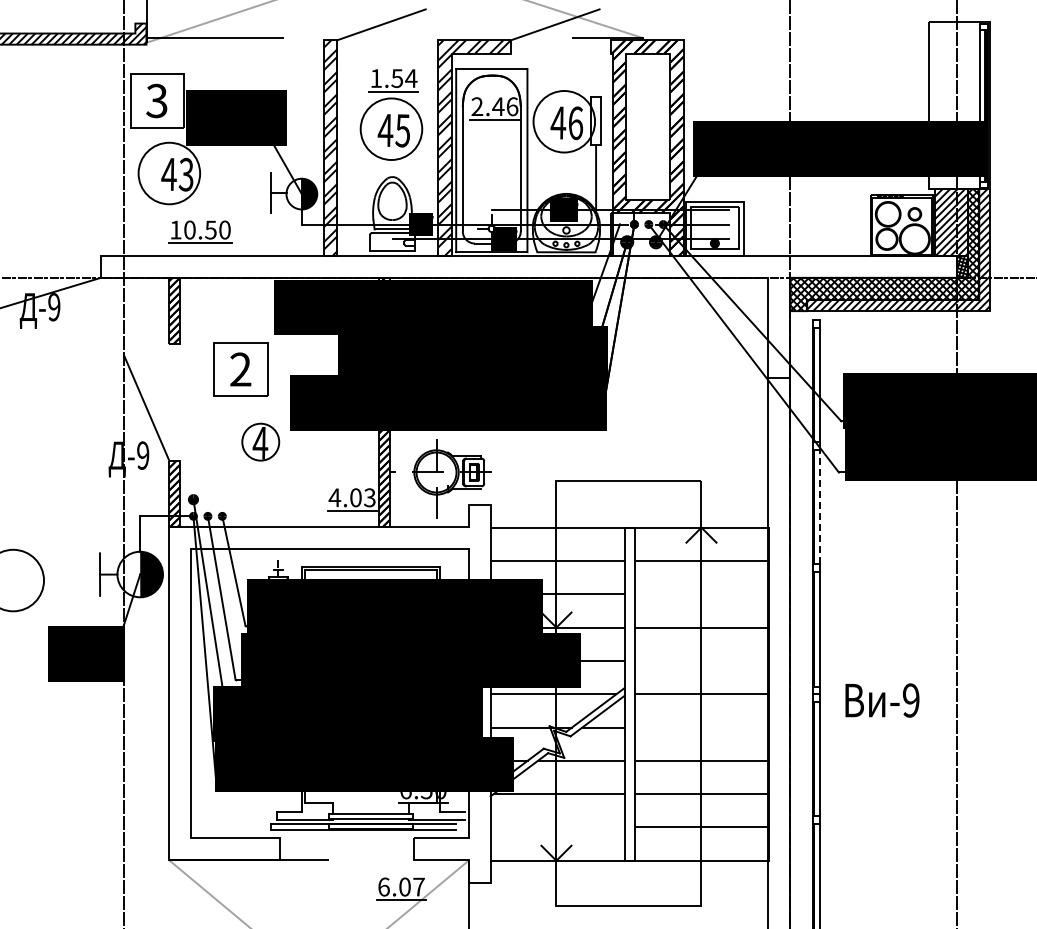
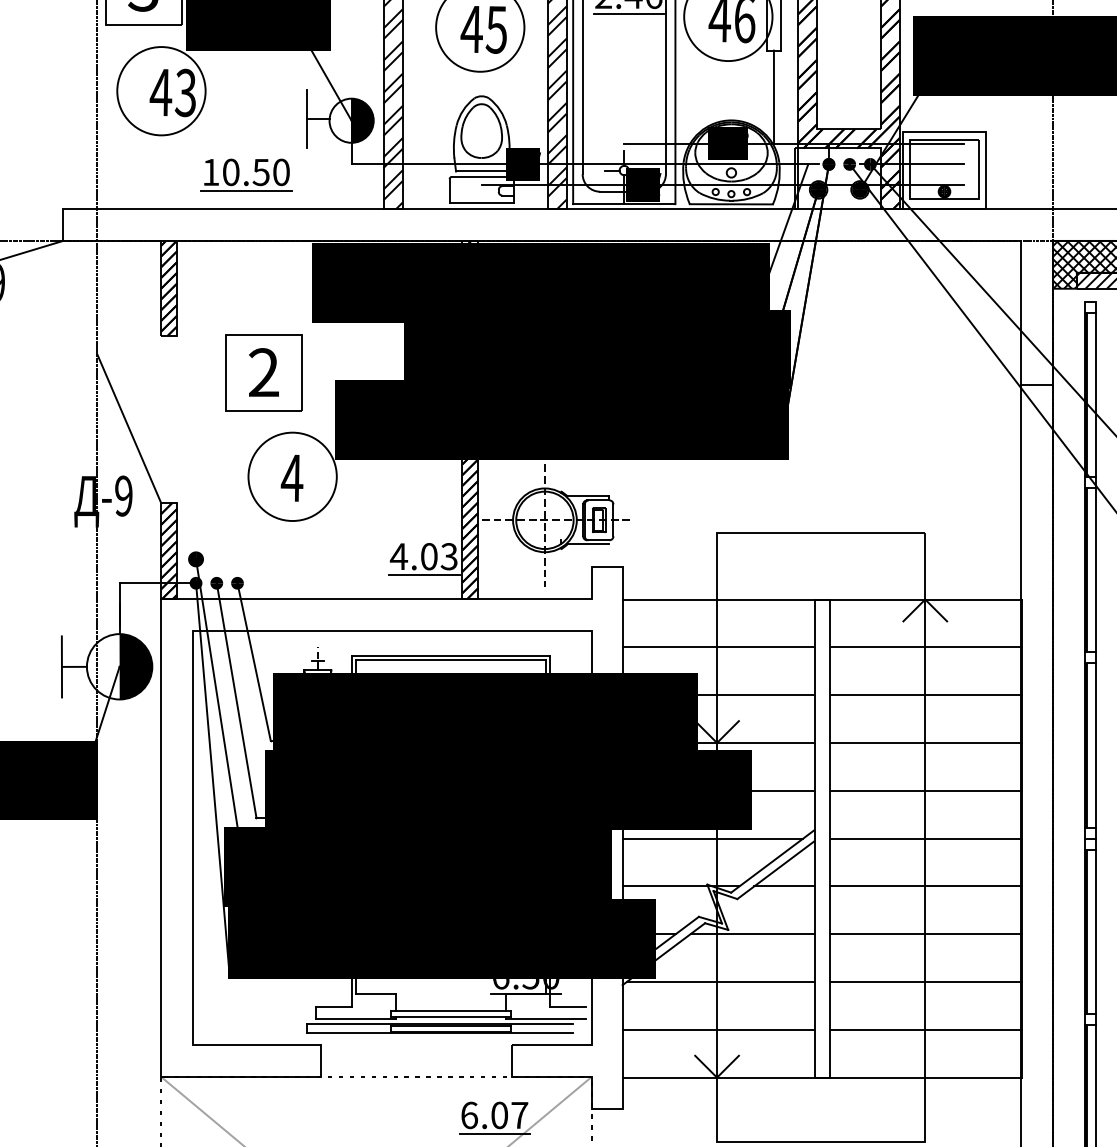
part: (200, 231) -> (246, 174), moved
circle: (260, 441) -> (292, 475), size x1.67
line: (820, 506) -> (1096, 569), dashed -> solid
line: (701, 594) -> (925, 695), added
line: (701, 660) -> (925, 790), added
line: (701, 727) -> (925, 886), added
line: (556, 827) -> (717, 1029), added

